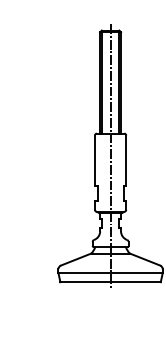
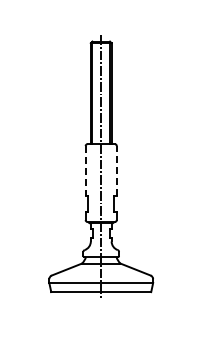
line: (94, 161) -> (85, 171), solid -> dashed
line: (125, 161) -> (116, 171), solid -> dashed

